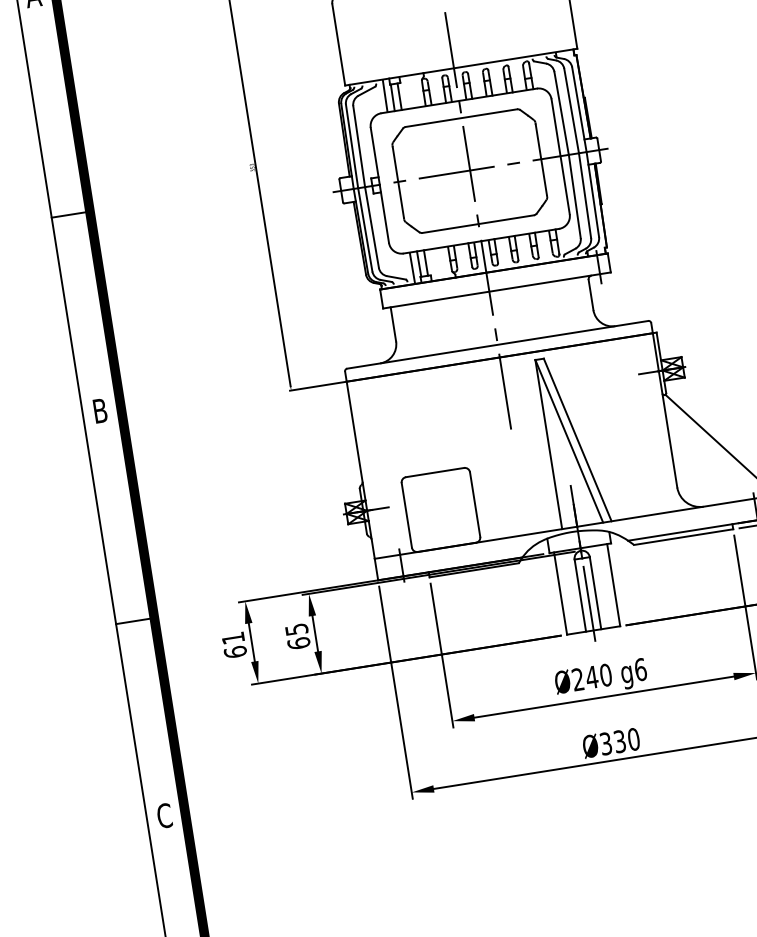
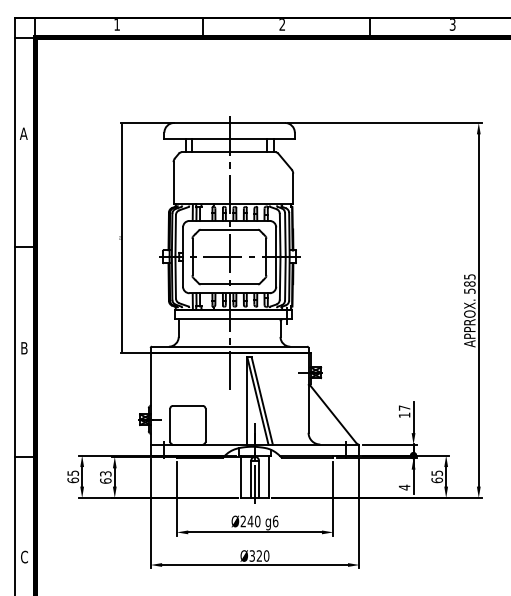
text: (296, 628) -> (105, 473), 65 -> 63
text: (233, 636) -> (73, 472), 61 -> 65
text: (620, 742) -> (259, 556), Ø330 -> Ø320

